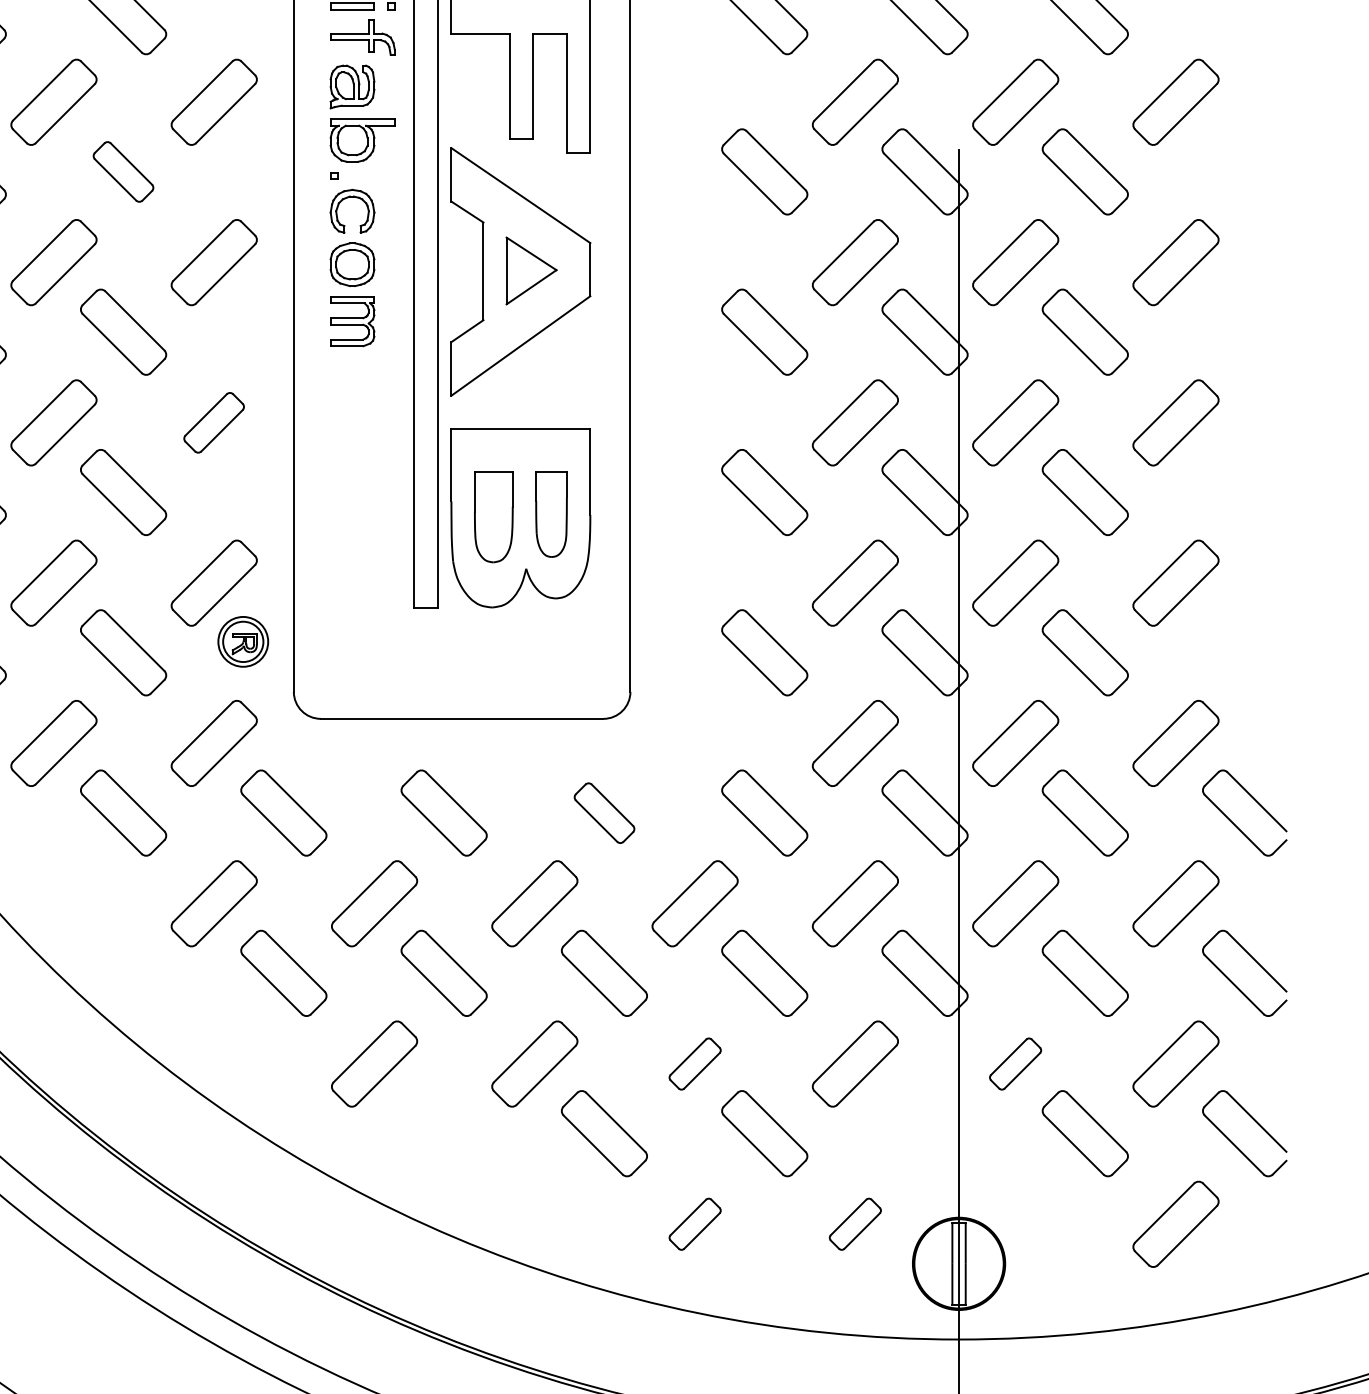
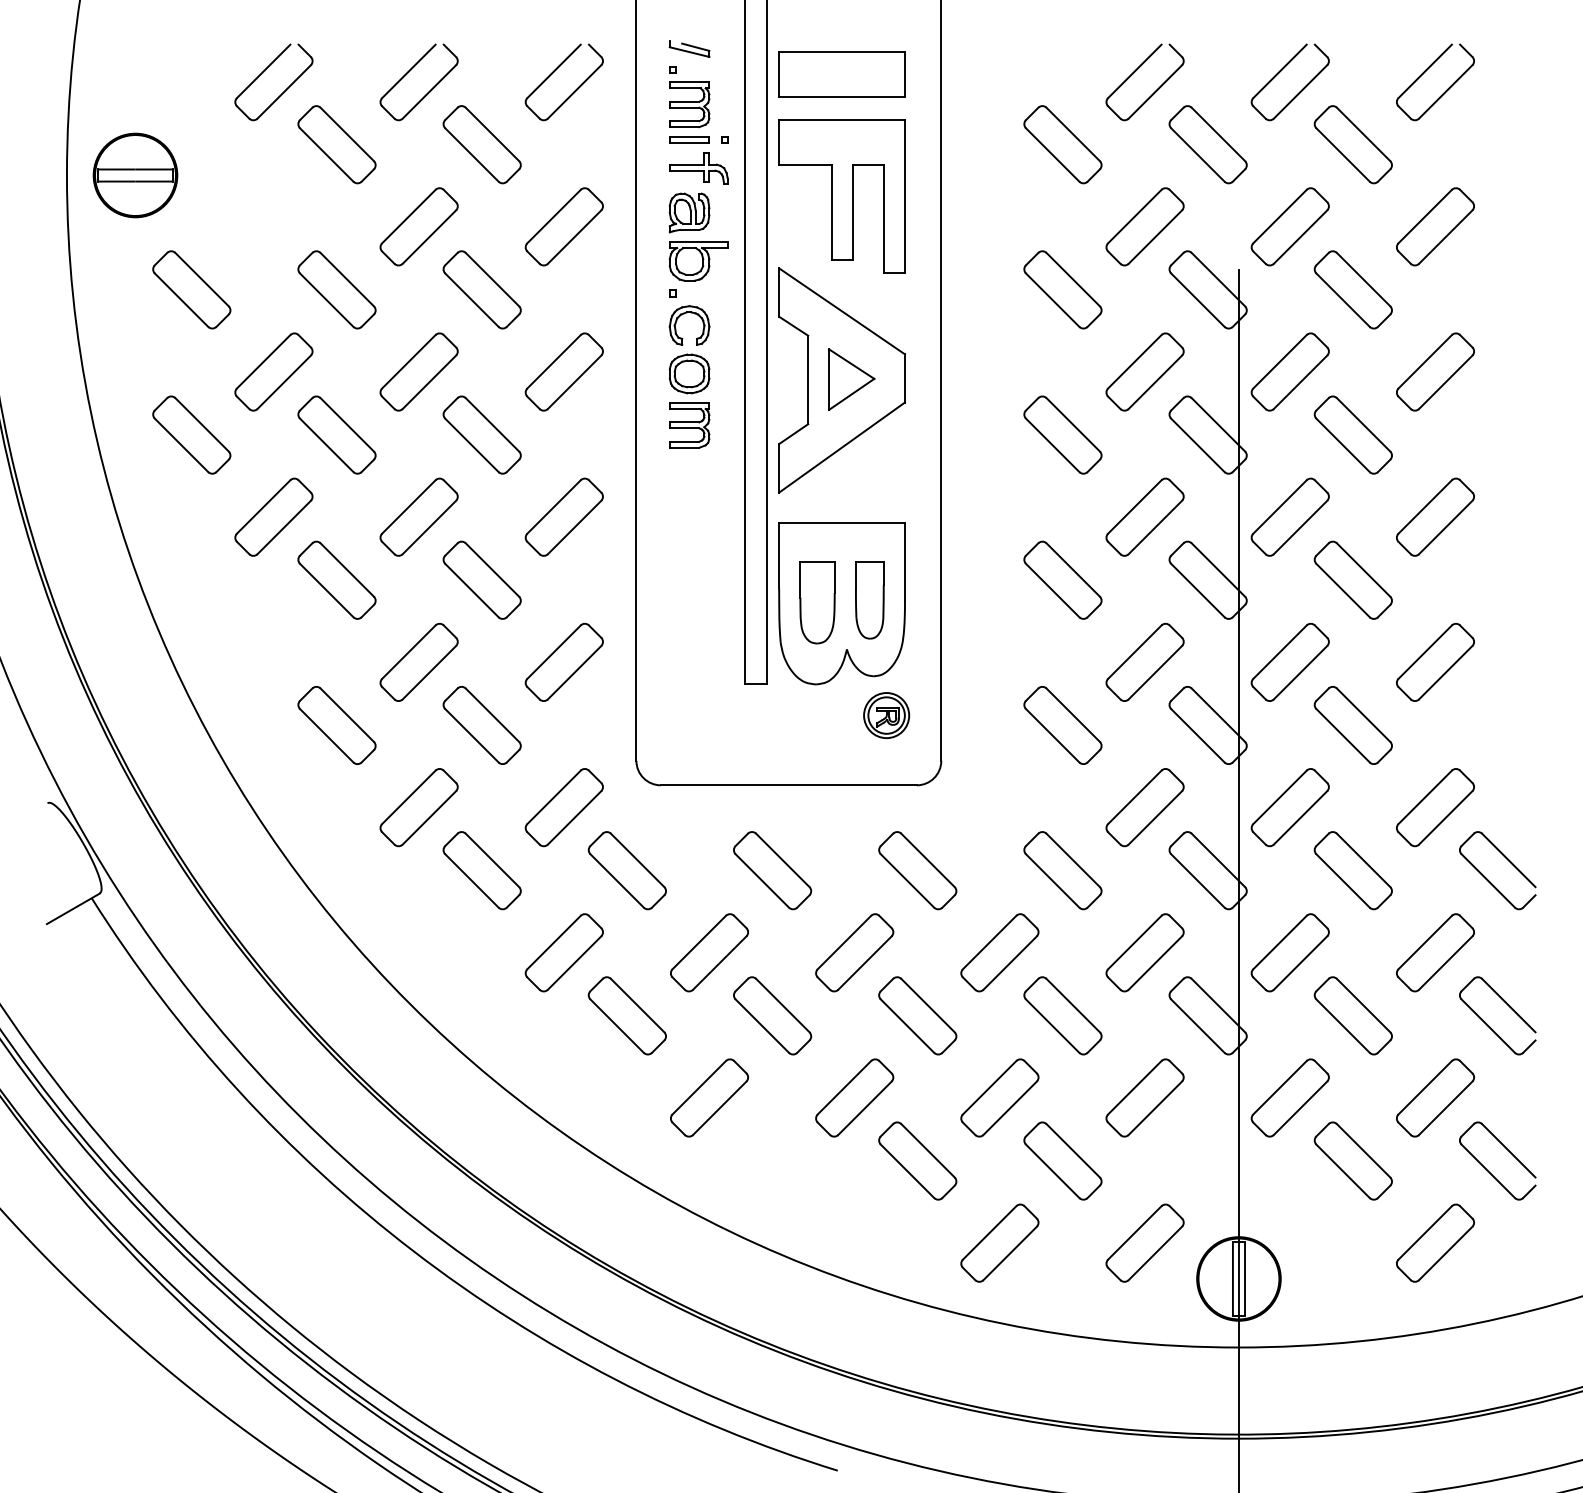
part: (122, 171) -> (481, 289), size x1.43
part: (213, 422) -> (563, 516), size x1.43
part: (243, 641) -> (886, 715), moved
part: (604, 812) -> (917, 870), size x1.43
part: (694, 1063) -> (999, 1097), size x1.67
part: (1014, 1063) -> (1289, 1097), size x1.67
part: (694, 1223) -> (999, 1242), size x1.67
part: (854, 1223) -> (1144, 1242), size x1.67

